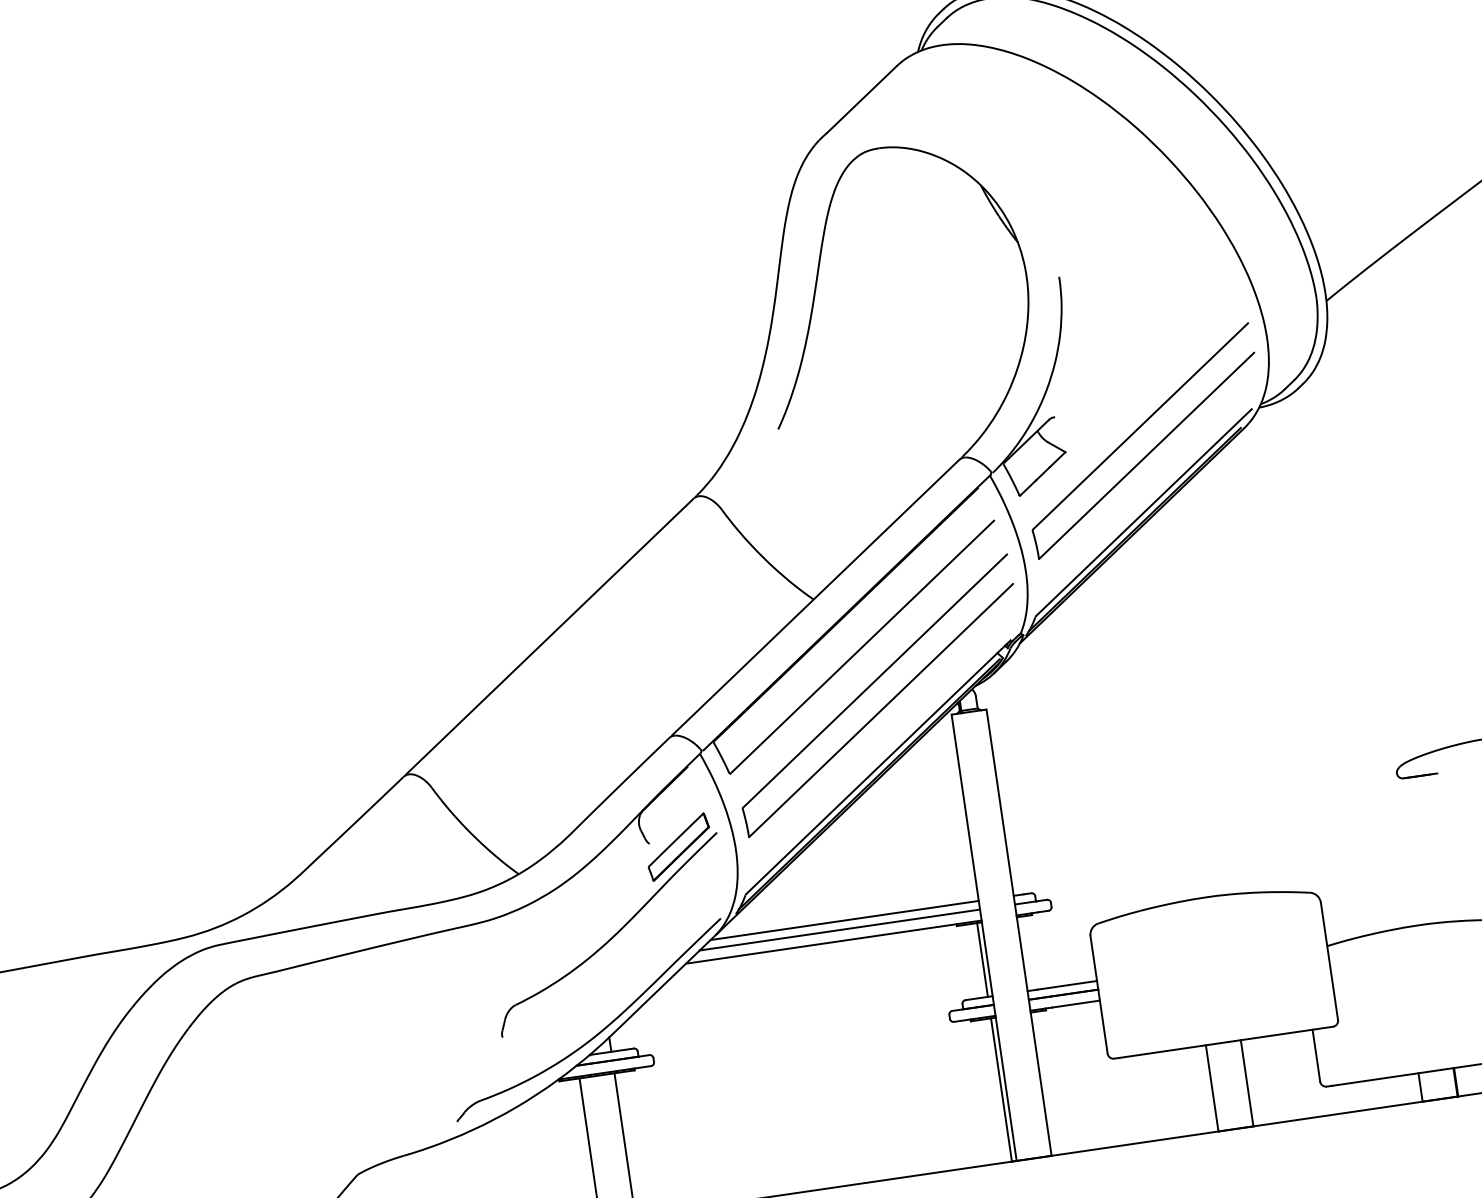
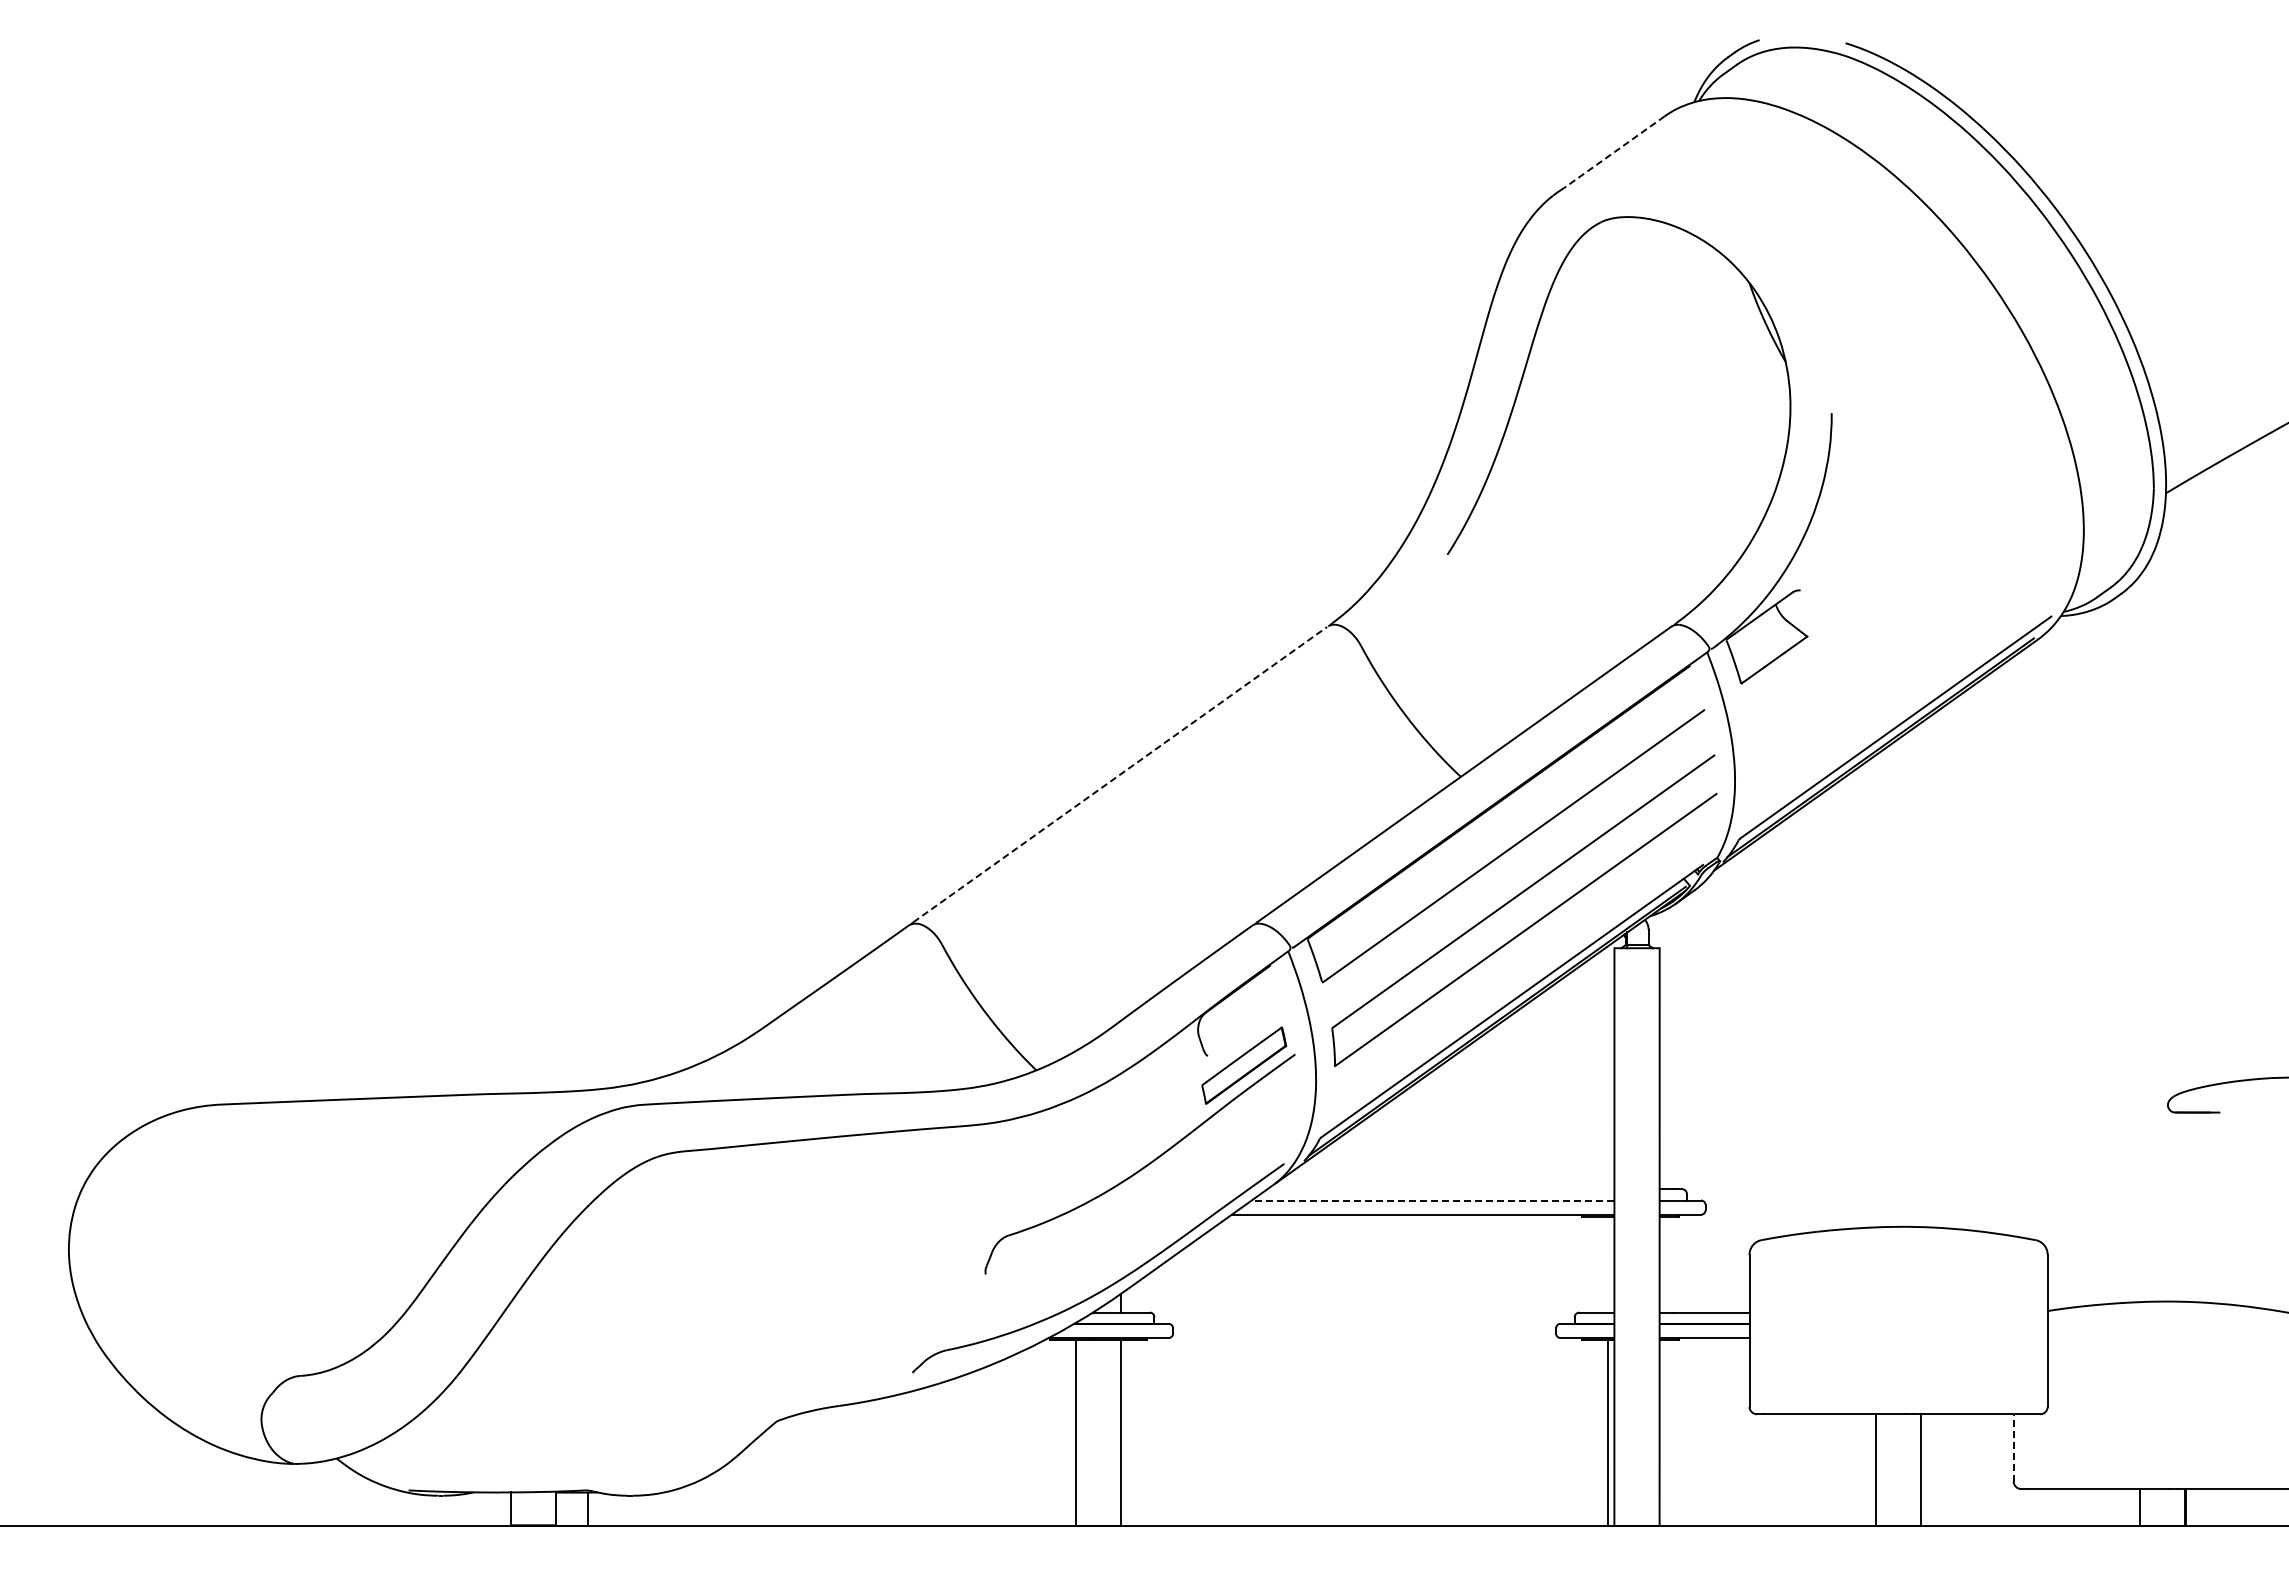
line: (861, 99) -> (1614, 152), solid -> dashed
part: (1134, 433) -> (1898, 625), removed
line: (550, 636) -> (1120, 774), solid -> dashed
line: (844, 920) -> (1440, 1189), removed
line: (839, 930) -> (1432, 1200), solid -> dashed
line: (982, 959) -> (1608, 1264), removed
line: (1316, 1055) -> (2013, 1447), solid -> dashed

